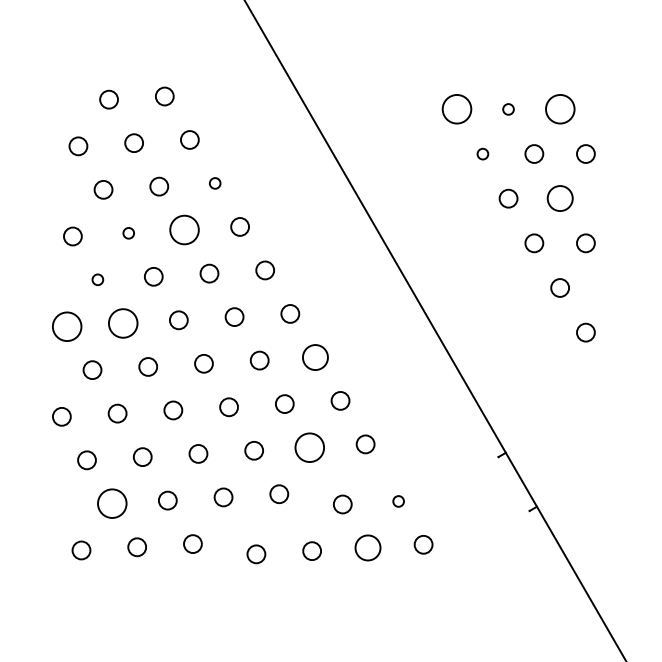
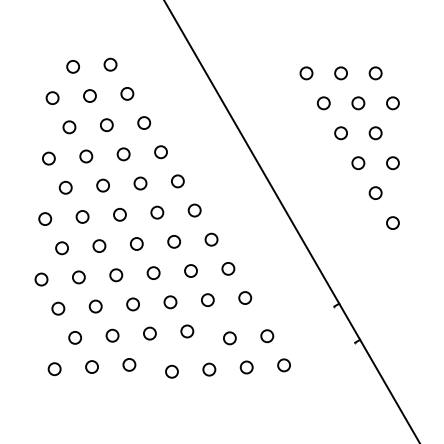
circle: (456, 109) -> (306, 73), size x0.62
circle: (507, 109) -> (340, 73), size x1.67
circle: (559, 109) -> (375, 73), size x0.62
circle: (482, 154) -> (323, 103), size x1.67
circle: (215, 182) -> (144, 122), size x1.67
circle: (559, 199) -> (375, 133), size x0.71
circle: (184, 230) -> (123, 154), size x0.62
circle: (128, 233) -> (86, 156), size x1.67
circle: (97, 279) -> (65, 187), size x1.67
circle: (122, 322) -> (82, 216), size x0.62
circle: (67, 325) -> (45, 218), size x0.62
circle: (315, 357) -> (211, 239), size x0.71
circle: (309, 446) -> (207, 299), size x0.62
circle: (398, 501) -> (267, 336), size x1.67
circle: (111, 503) -> (74, 337), size x0.62
circle: (367, 547) -> (246, 367), size x0.71

